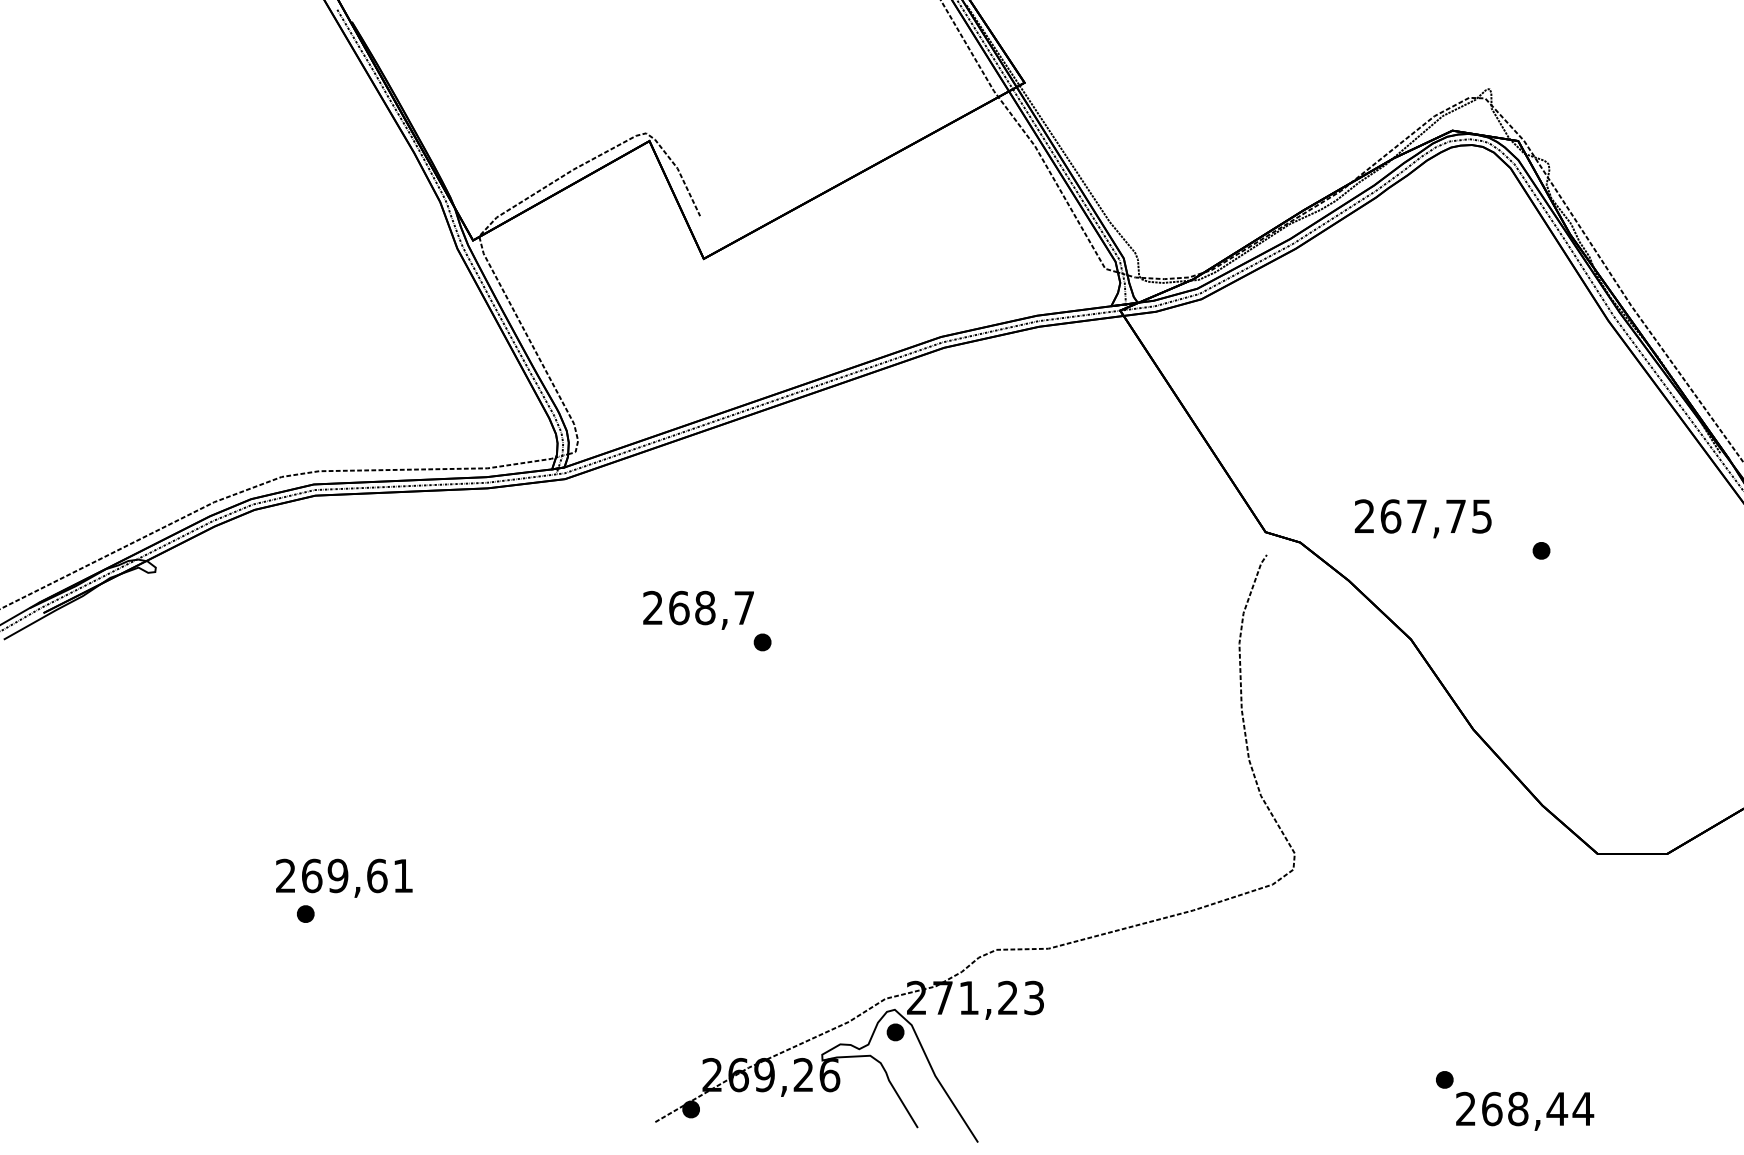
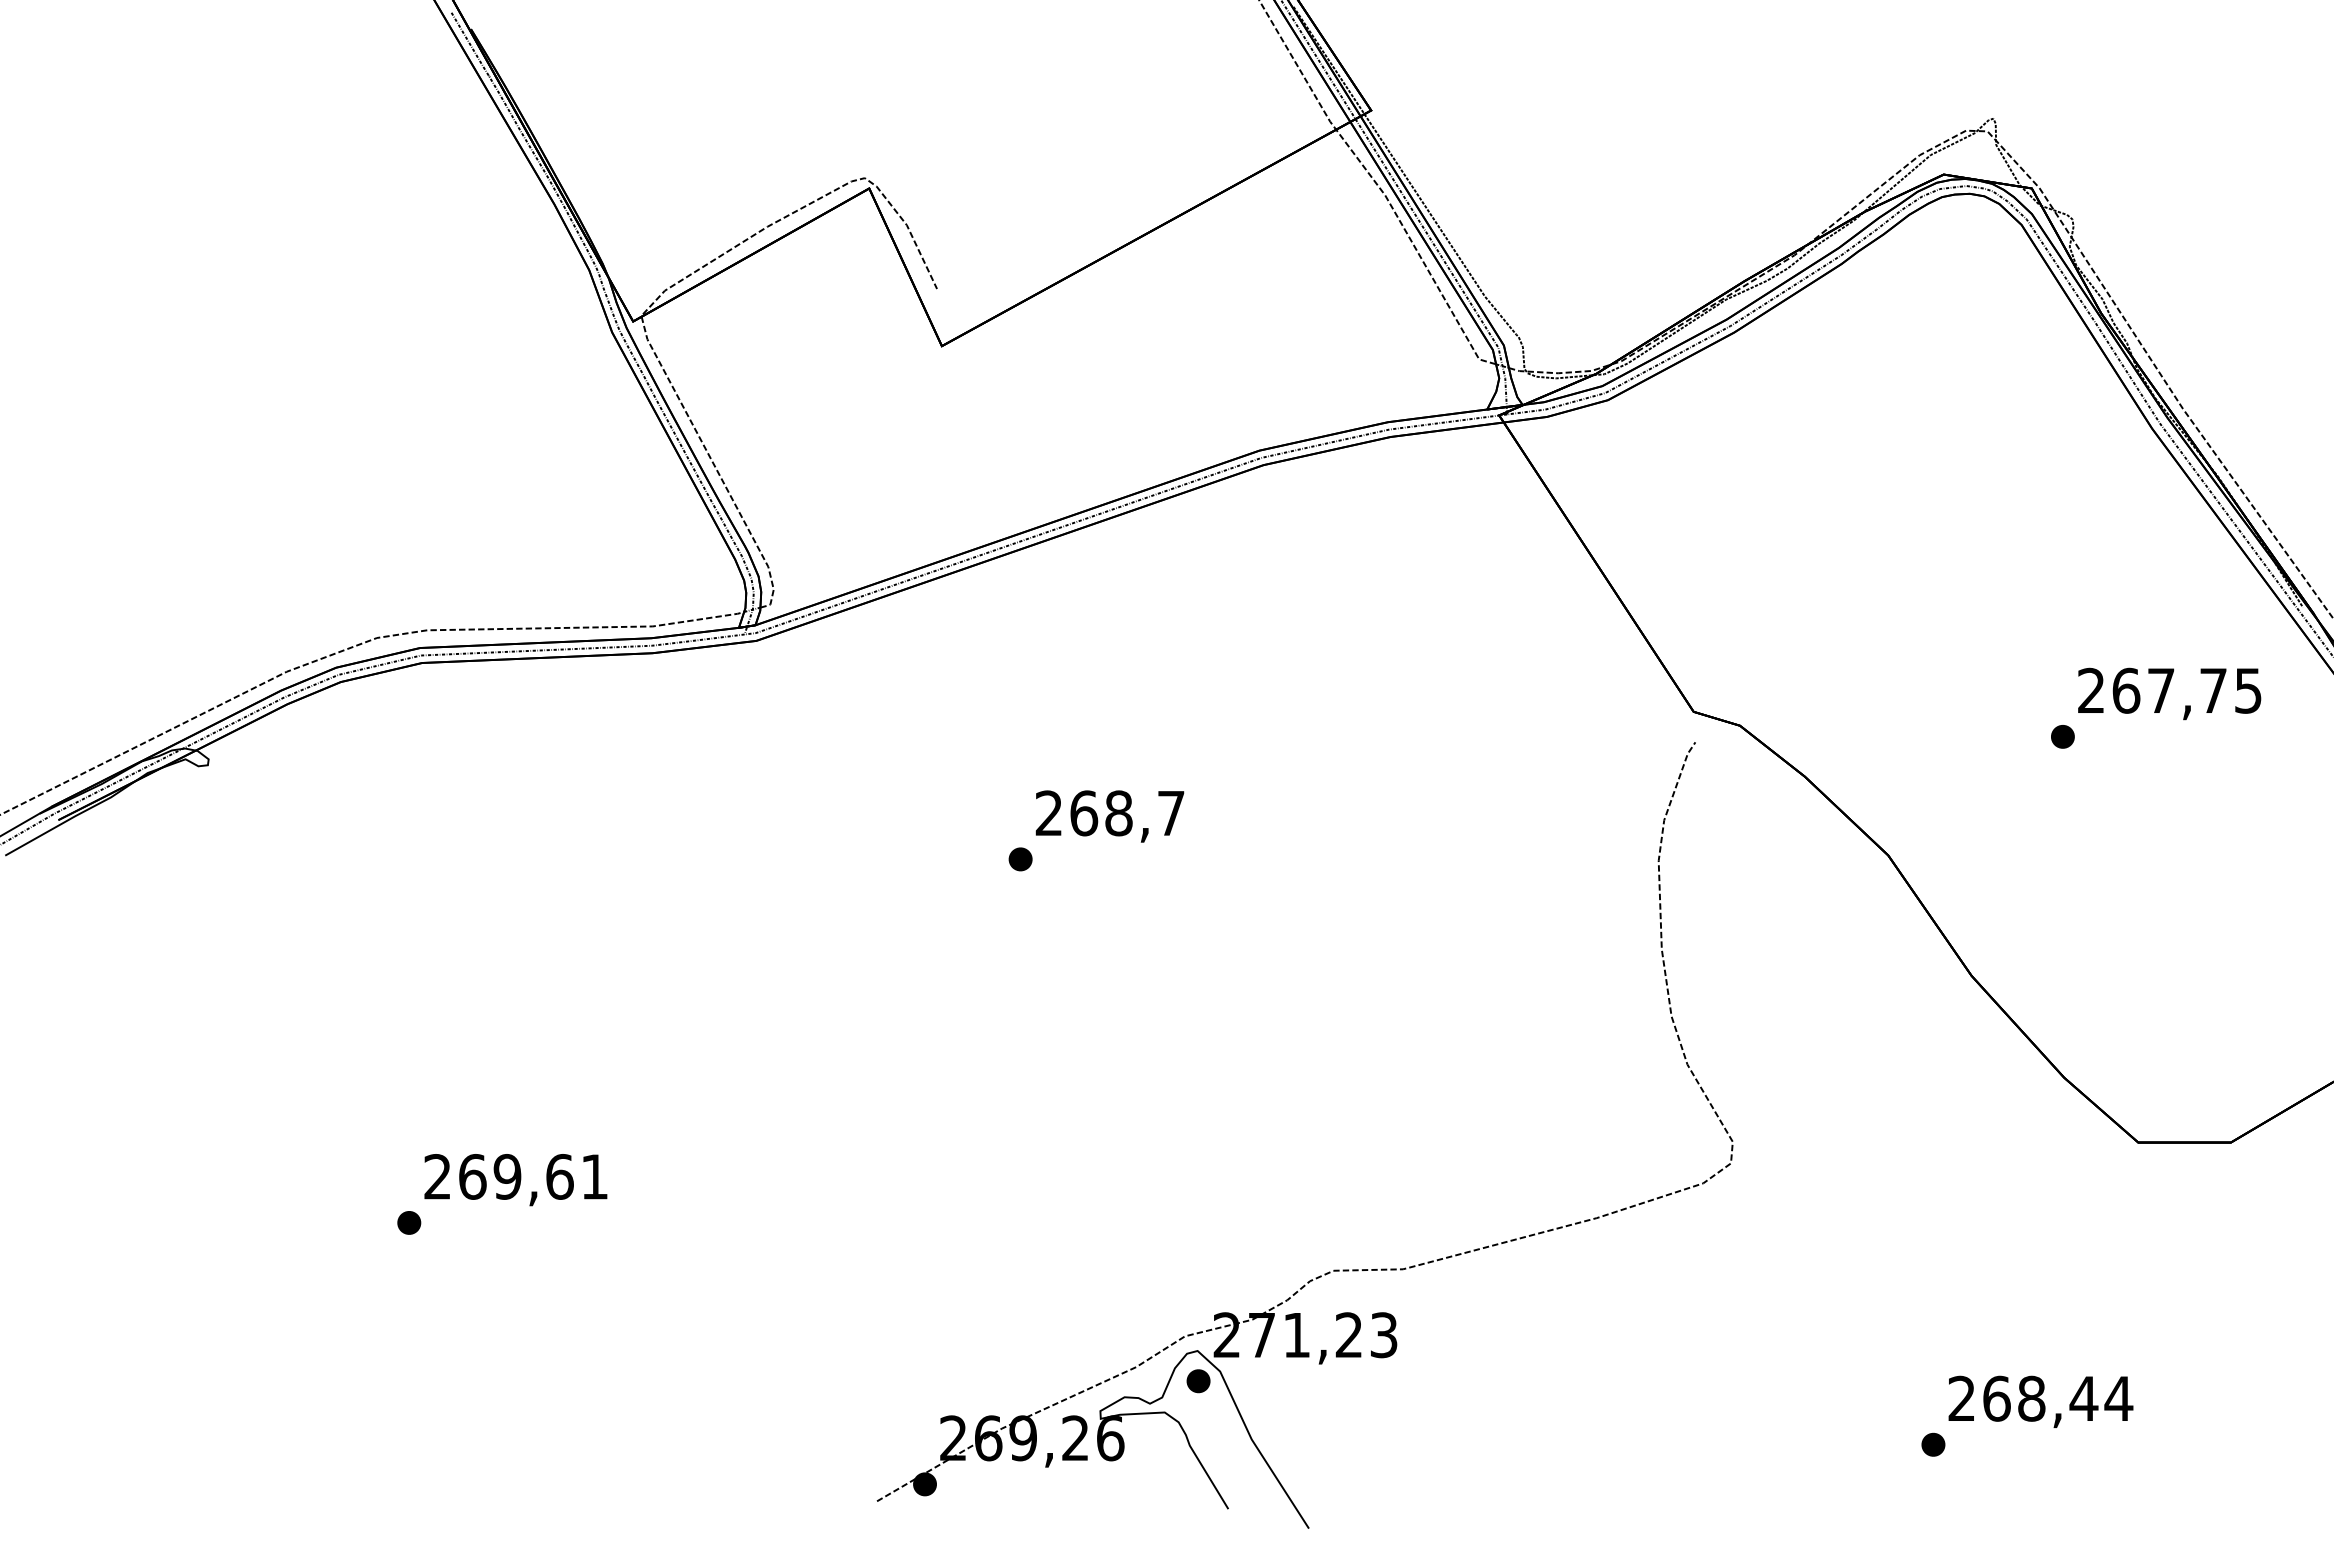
text: (1423, 518) -> (2169, 693), moved
text: (698, 610) -> (1109, 816), moved
text: (344, 878) -> (515, 1180), moved
text: (1524, 1111) -> (2040, 1401), moved

